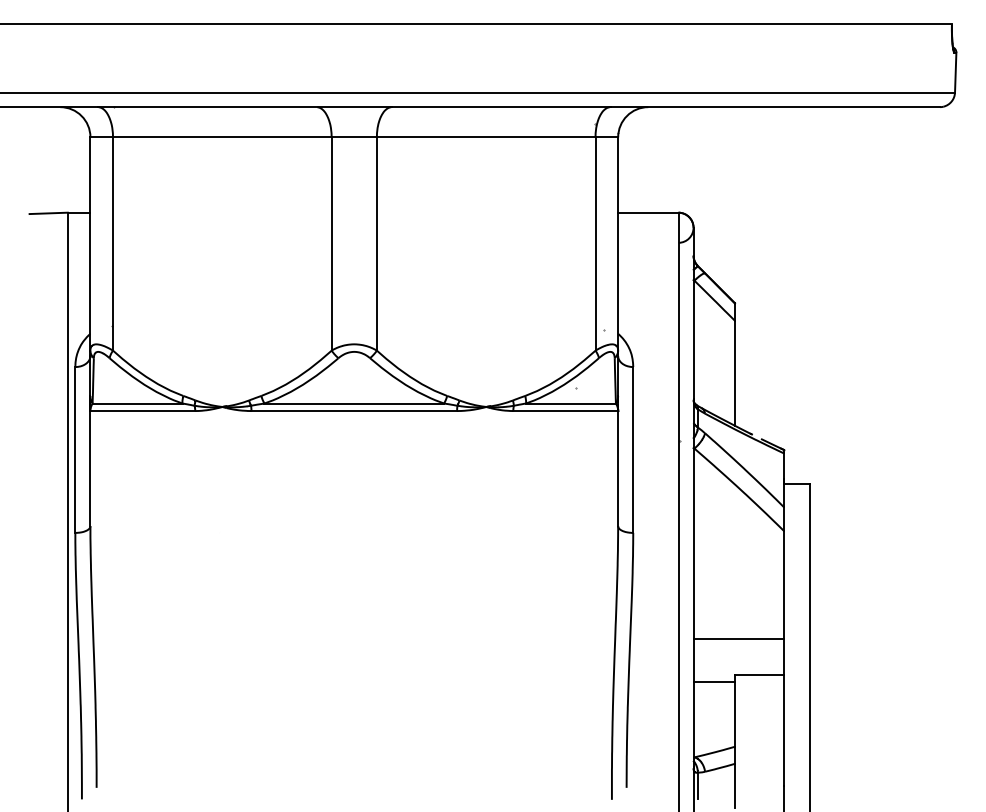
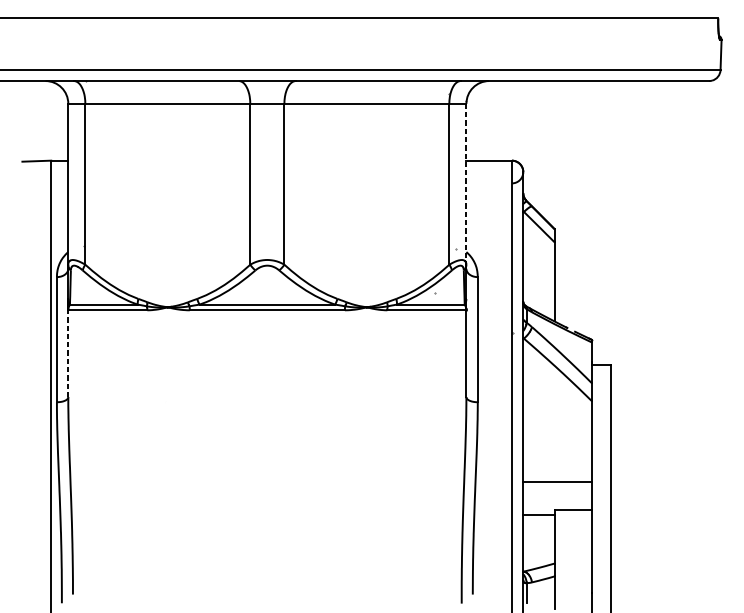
line: (618, 243) -> (466, 183), solid -> dashed
line: (90, 468) -> (68, 353), solid -> dashed

